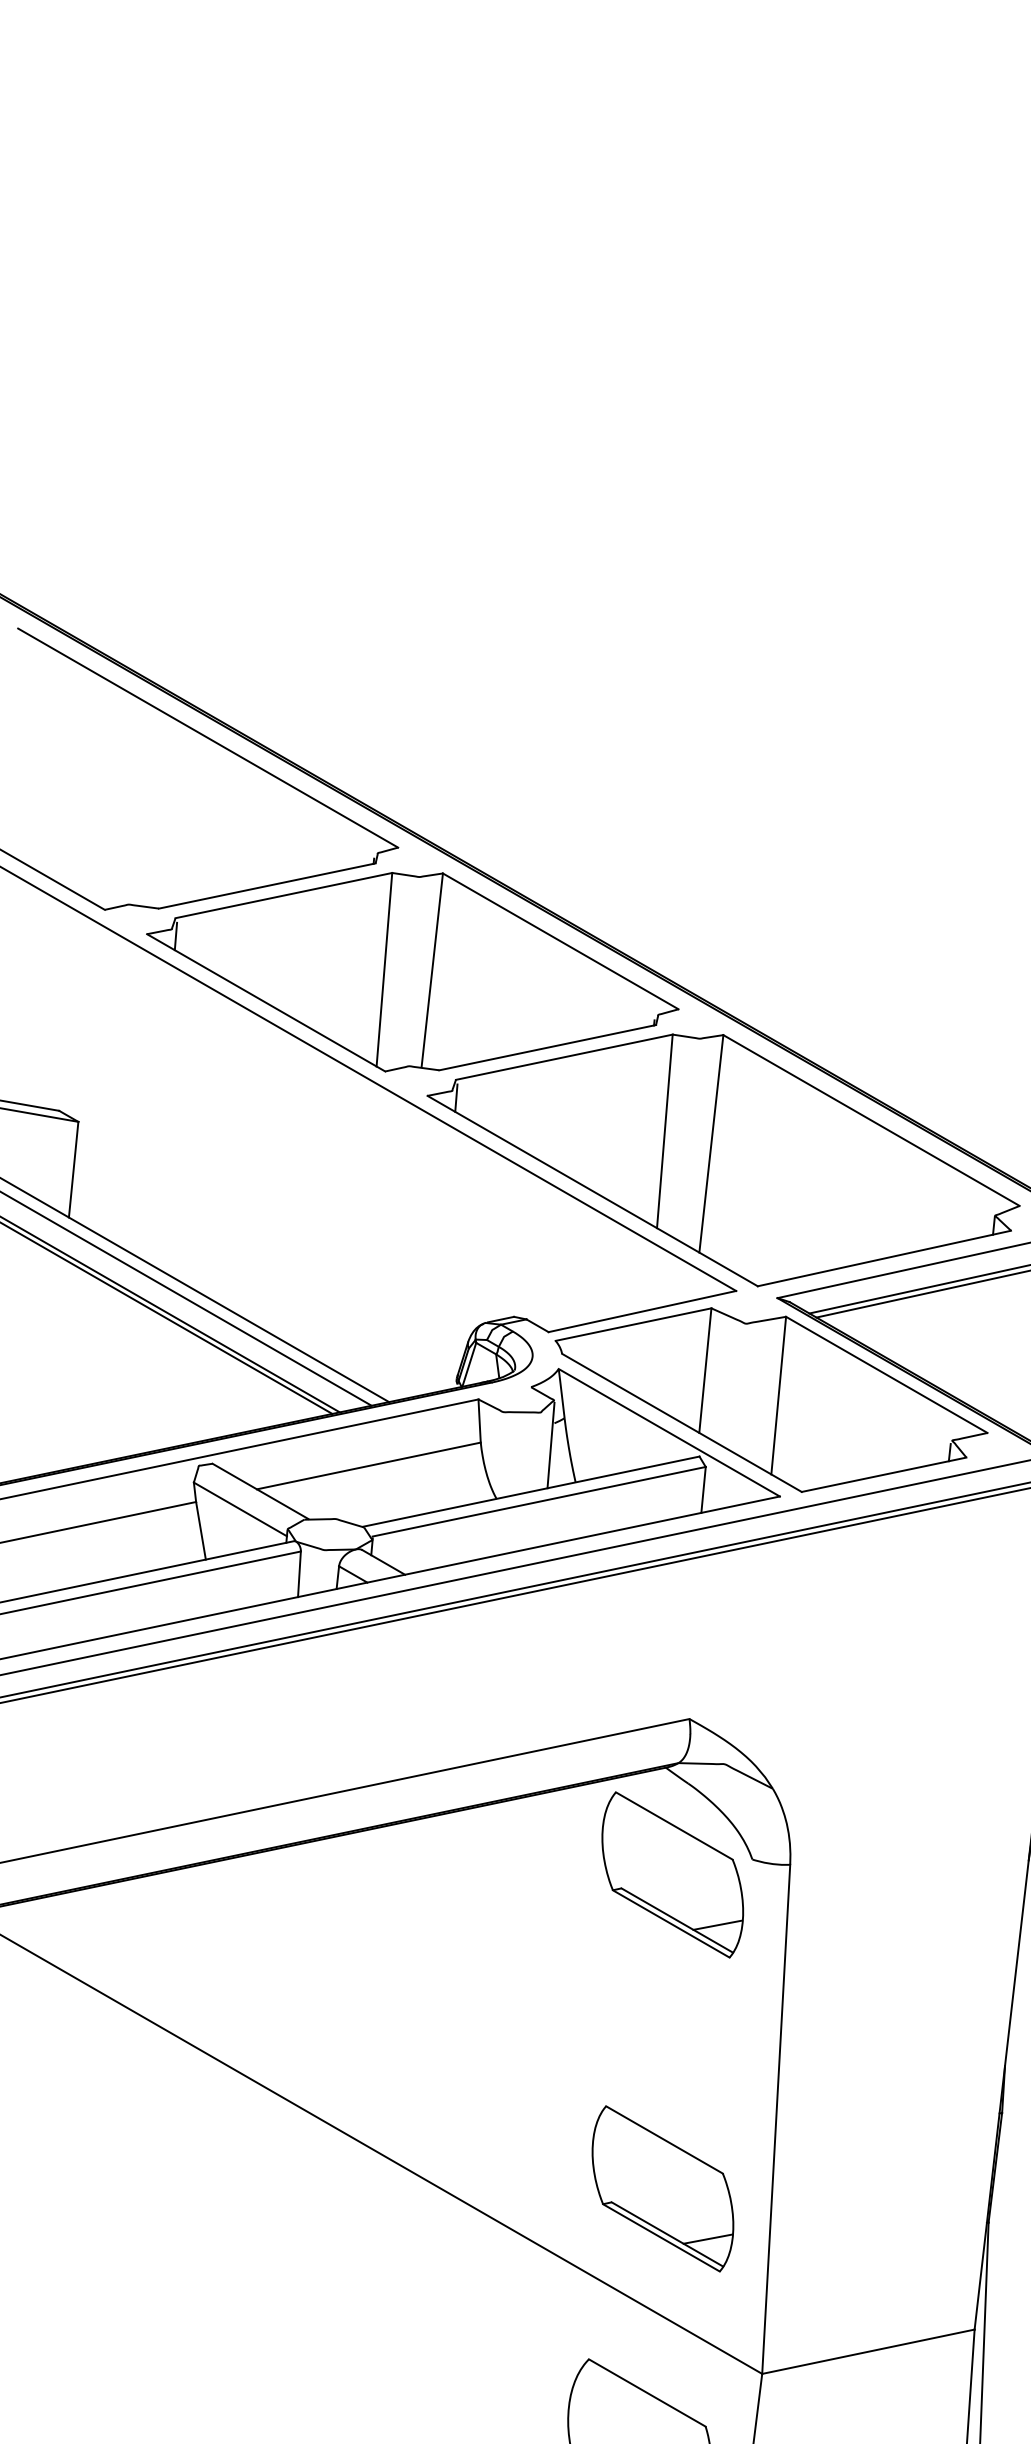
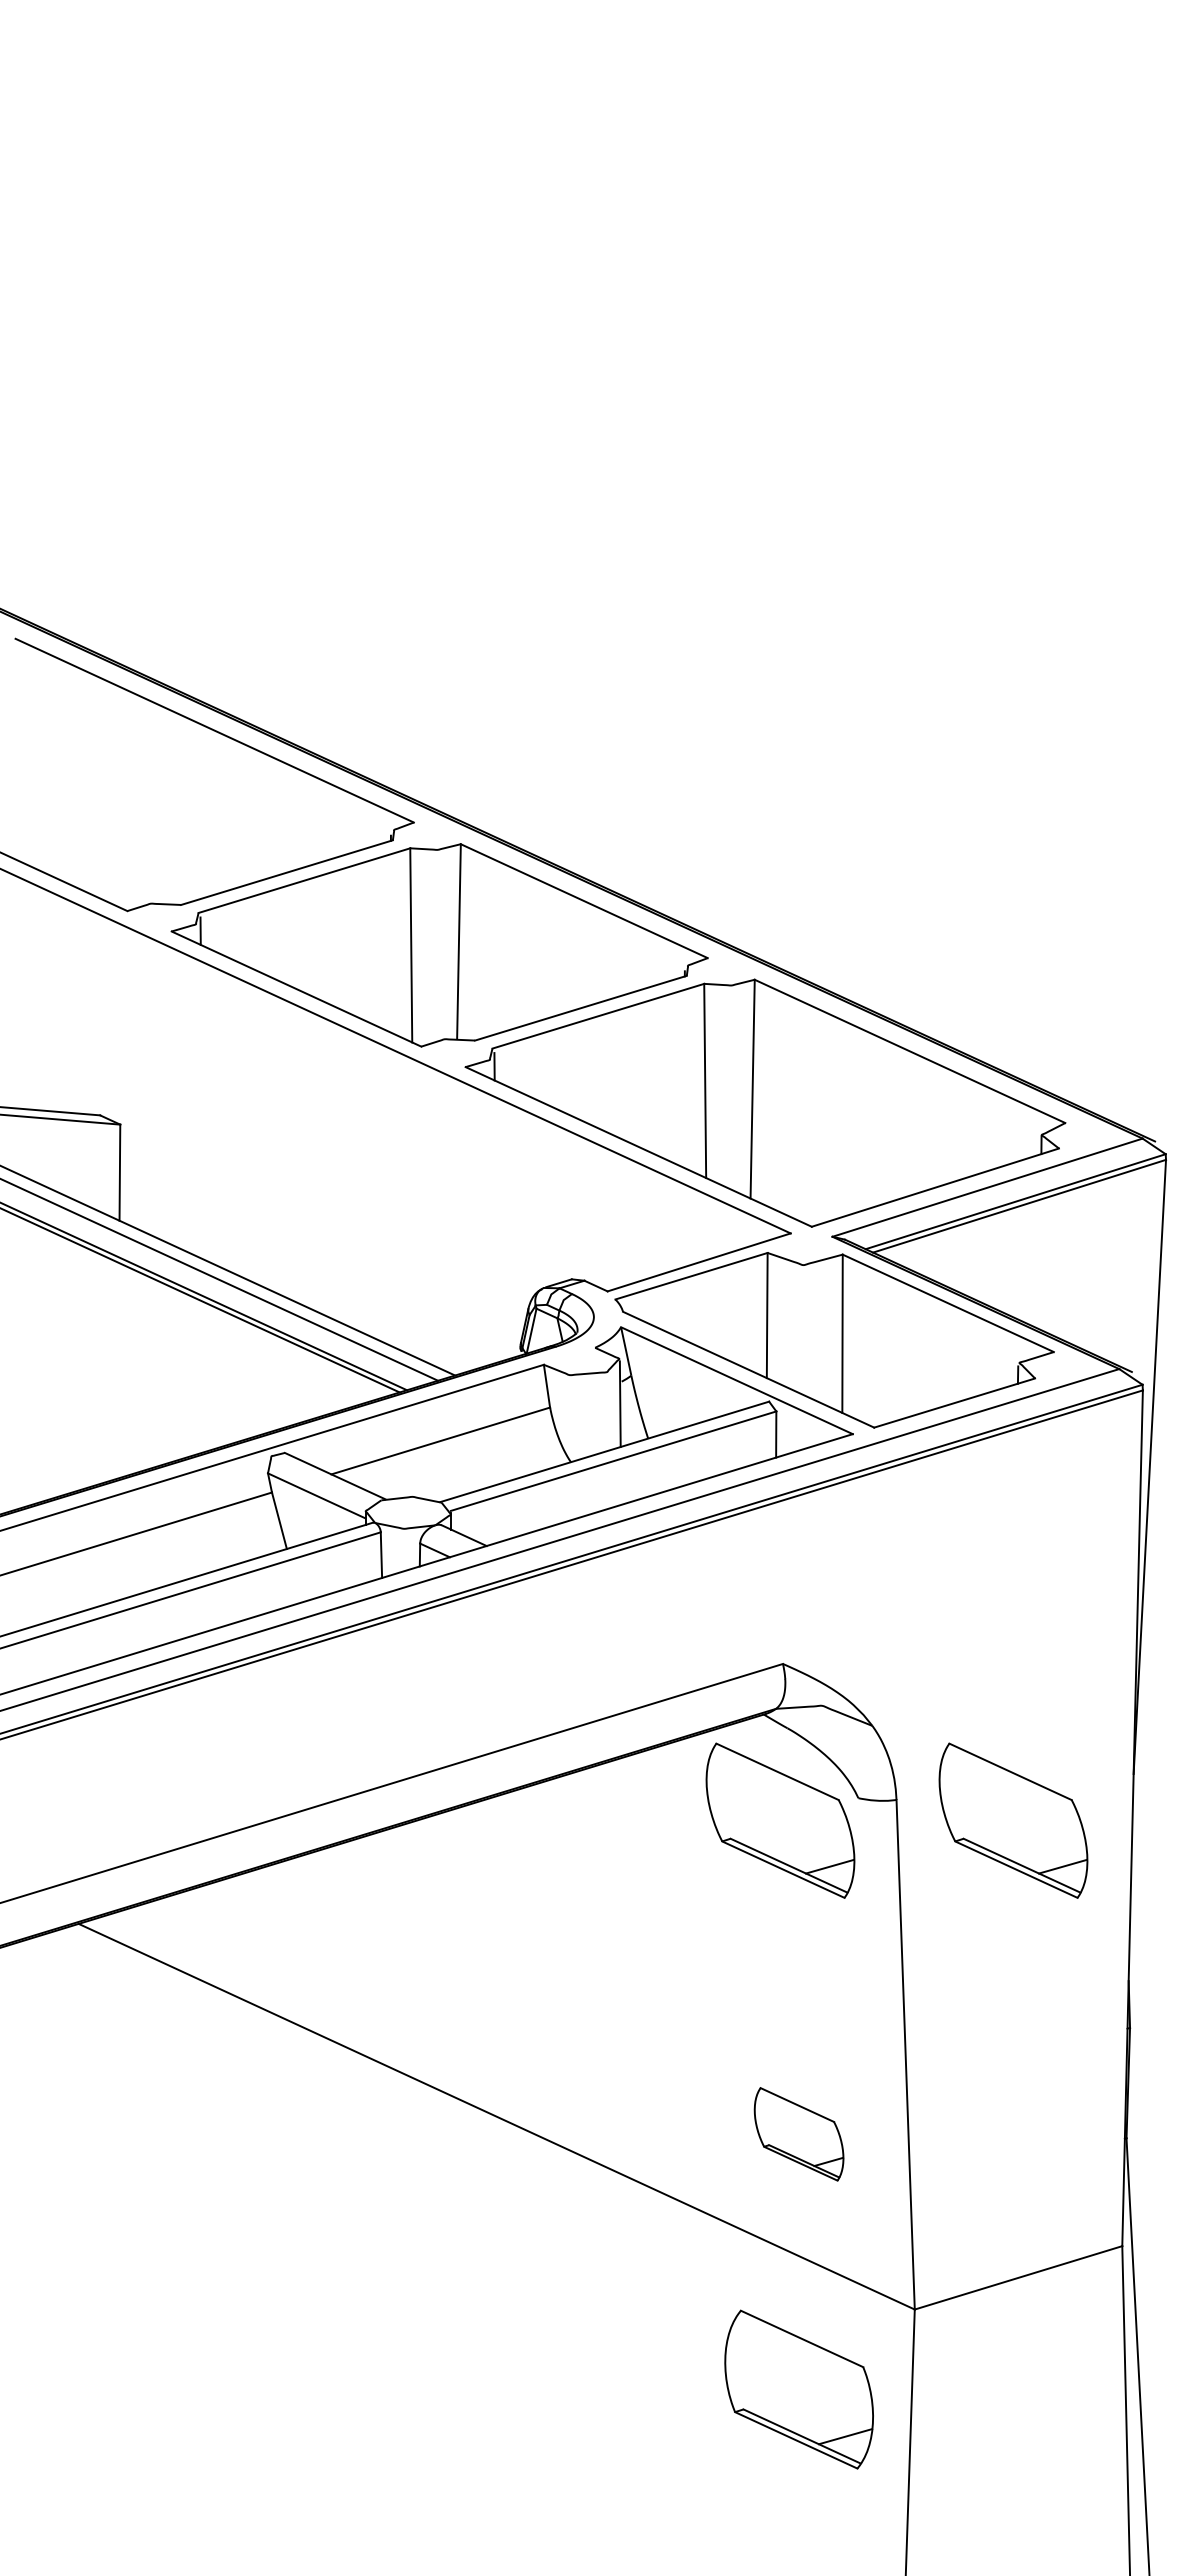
part: (904, 1895) -> (1013, 1820), added
part: (662, 2189) -> (798, 2134), size x0.6

